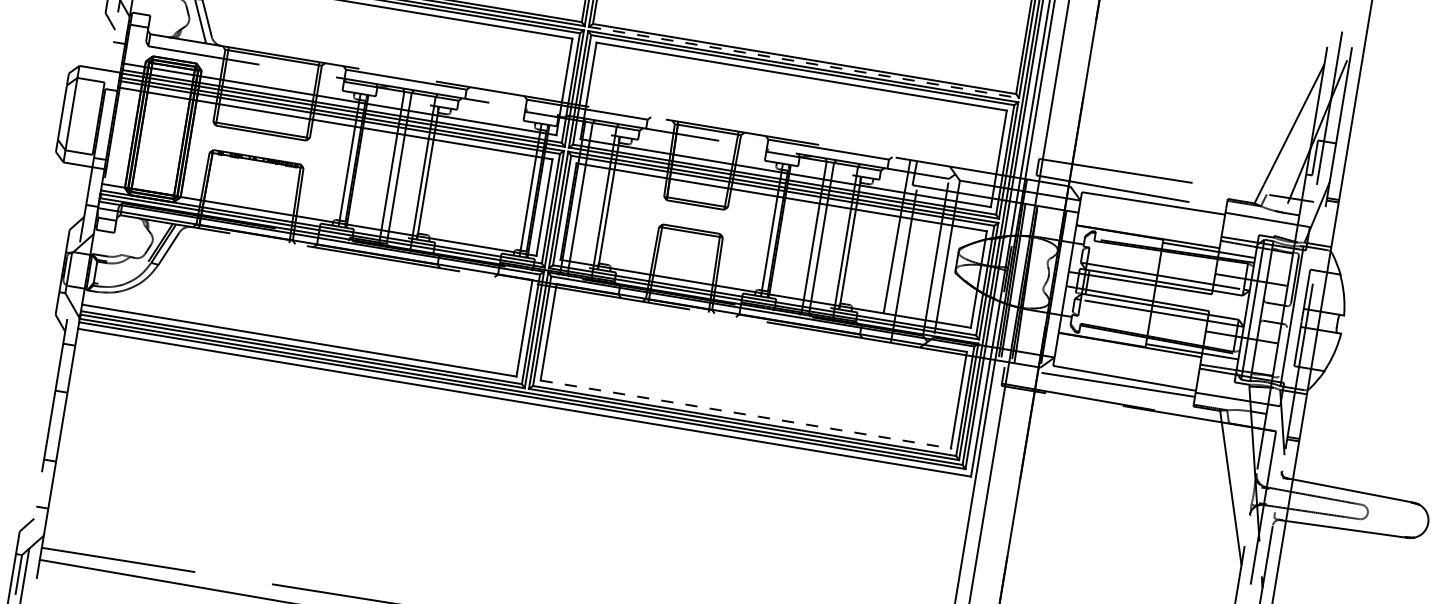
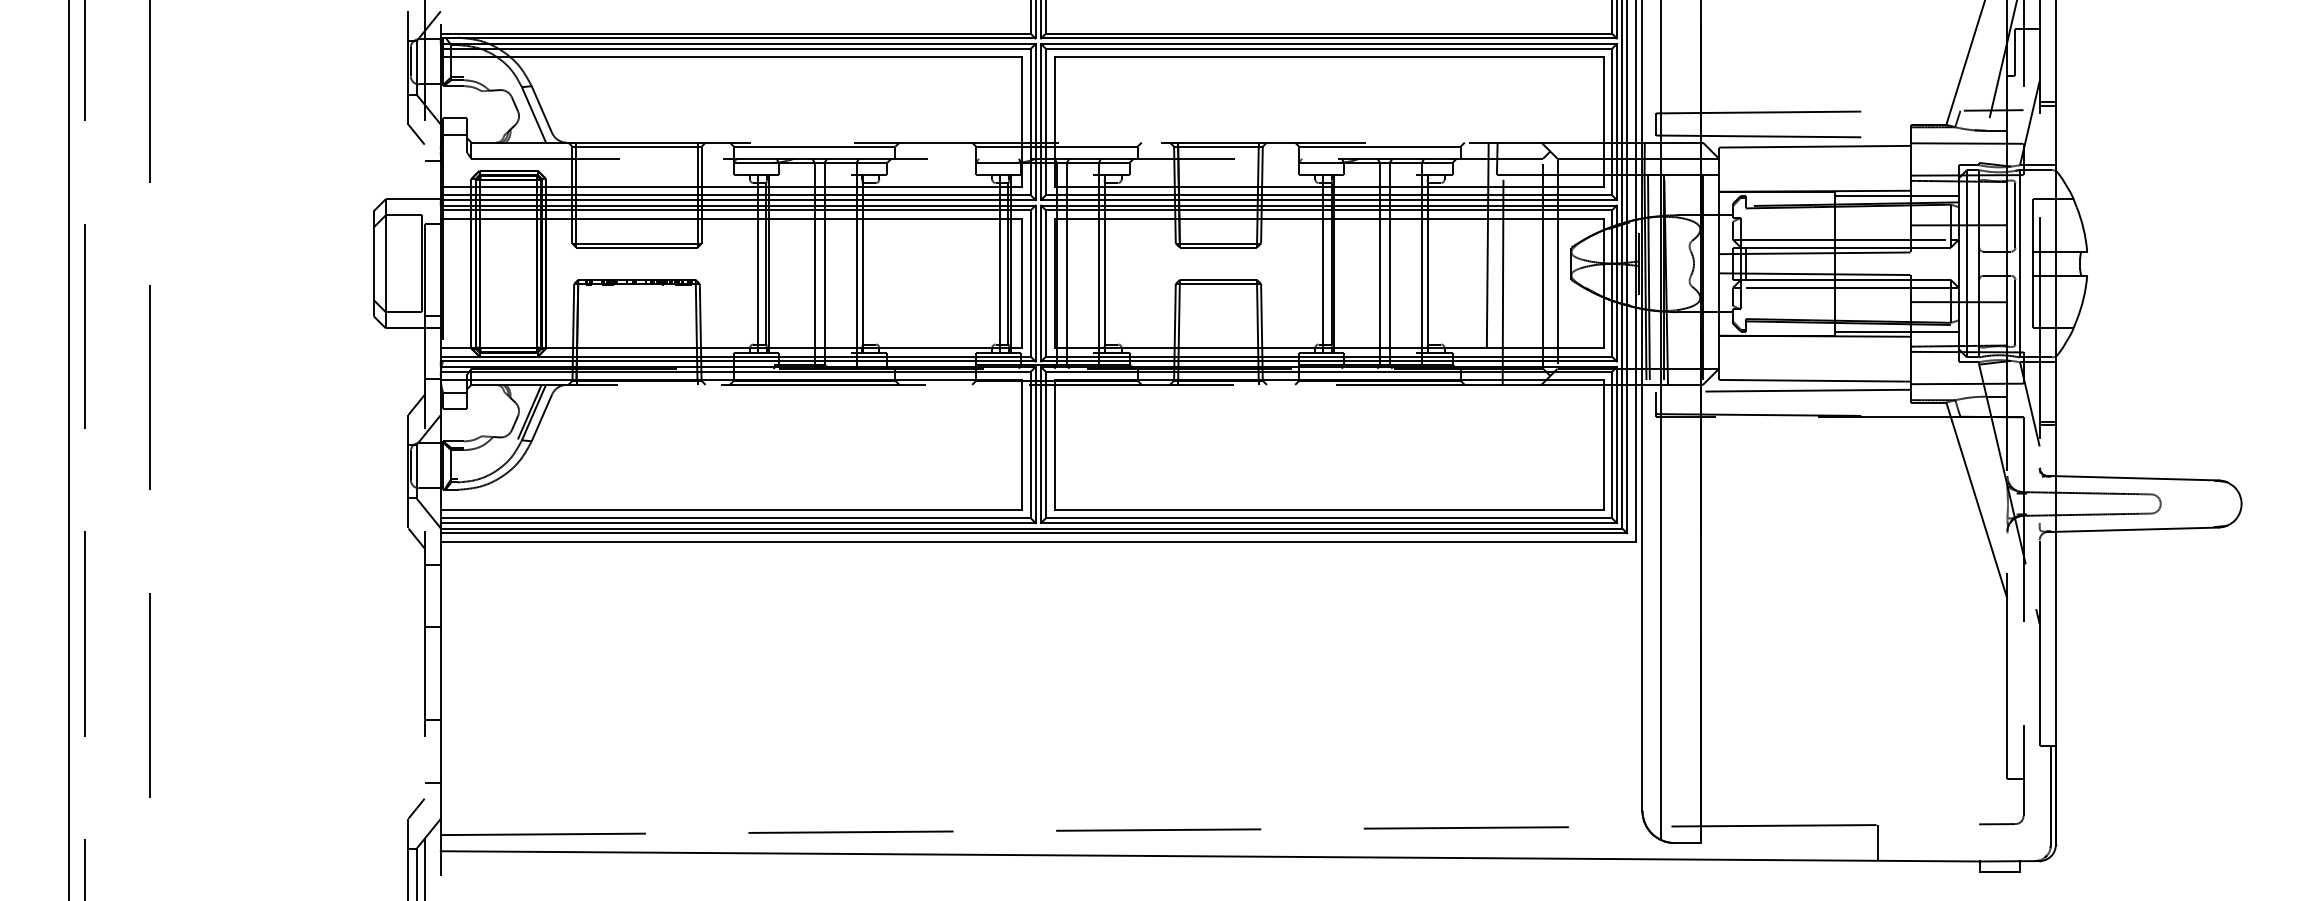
line: (803, 62) -> (1328, 38), dashed -> solid
line: (1283, 351) -> (2015, 311), added
line: (746, 414) -> (1329, 509), dashed -> solid

